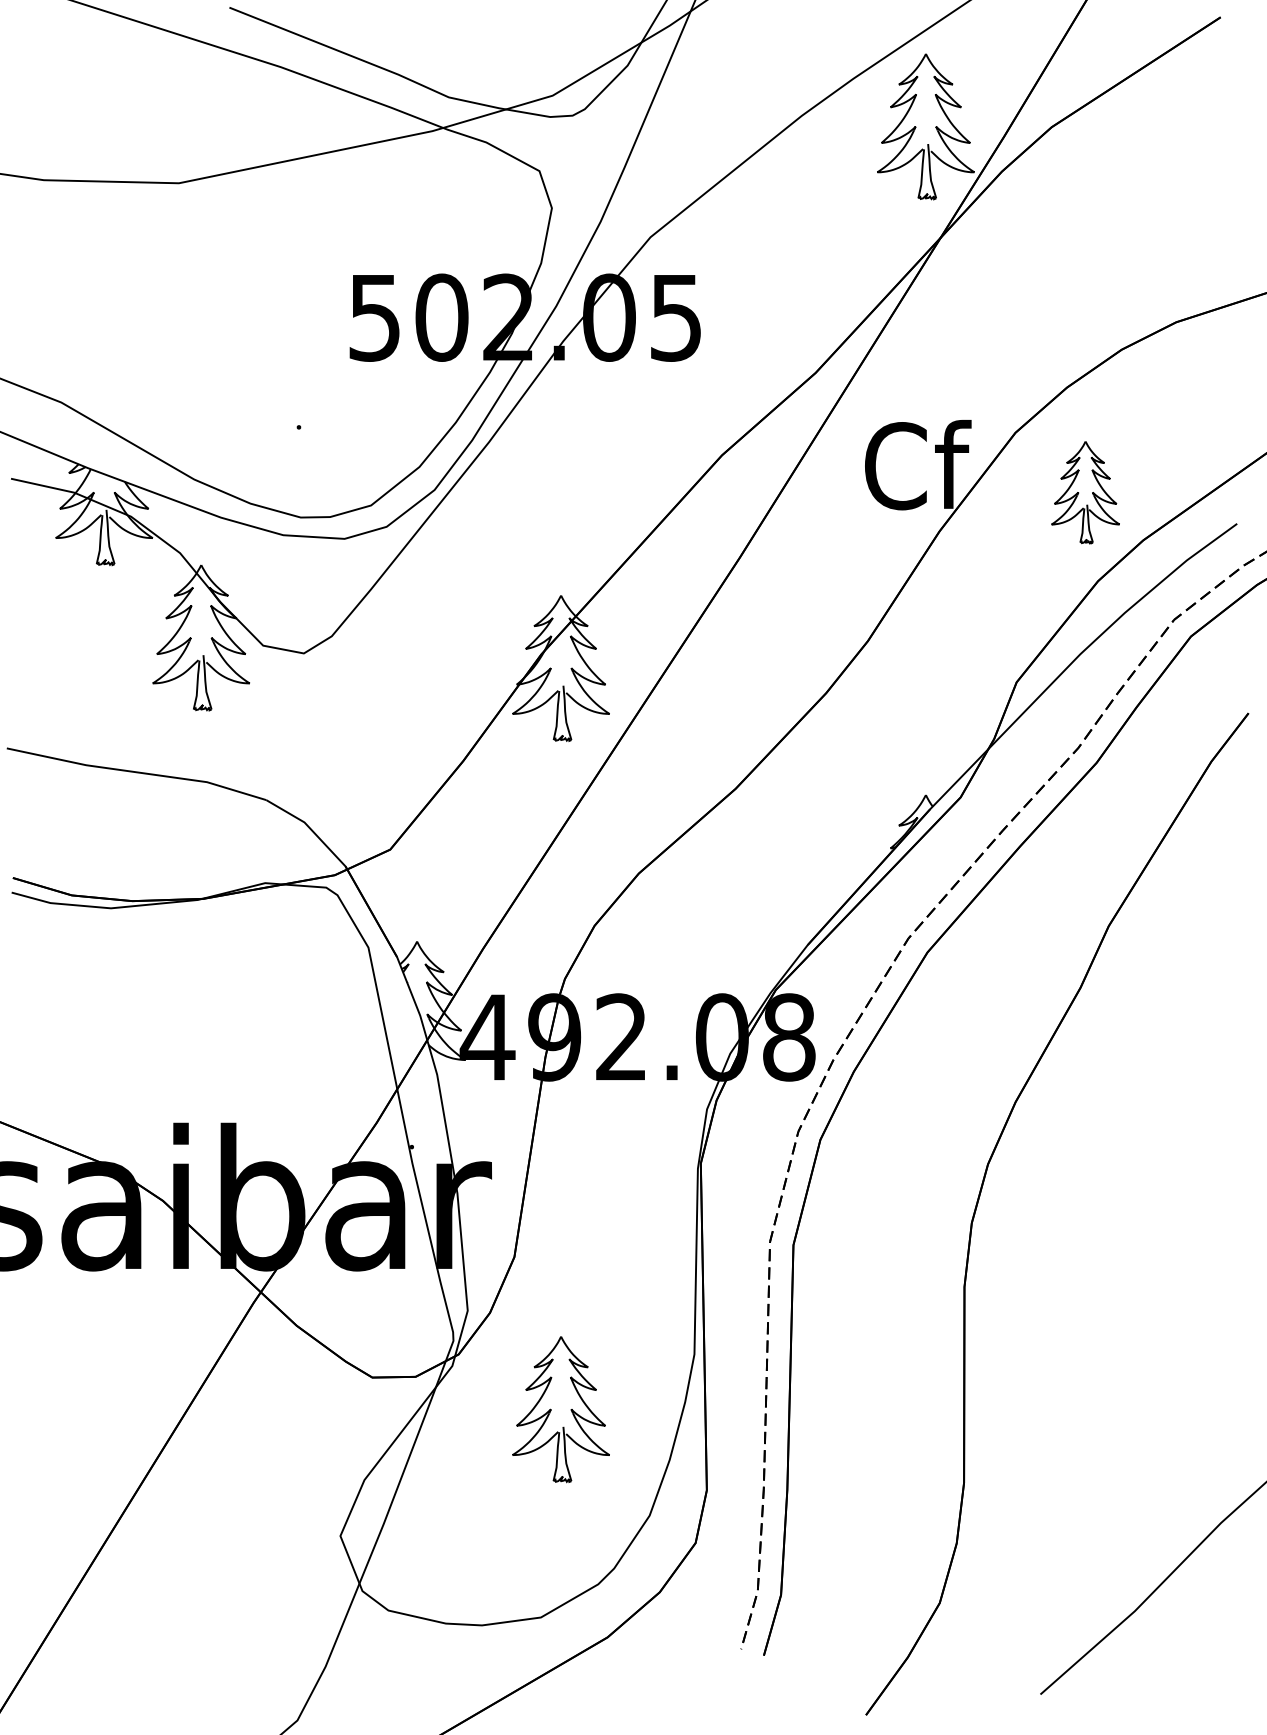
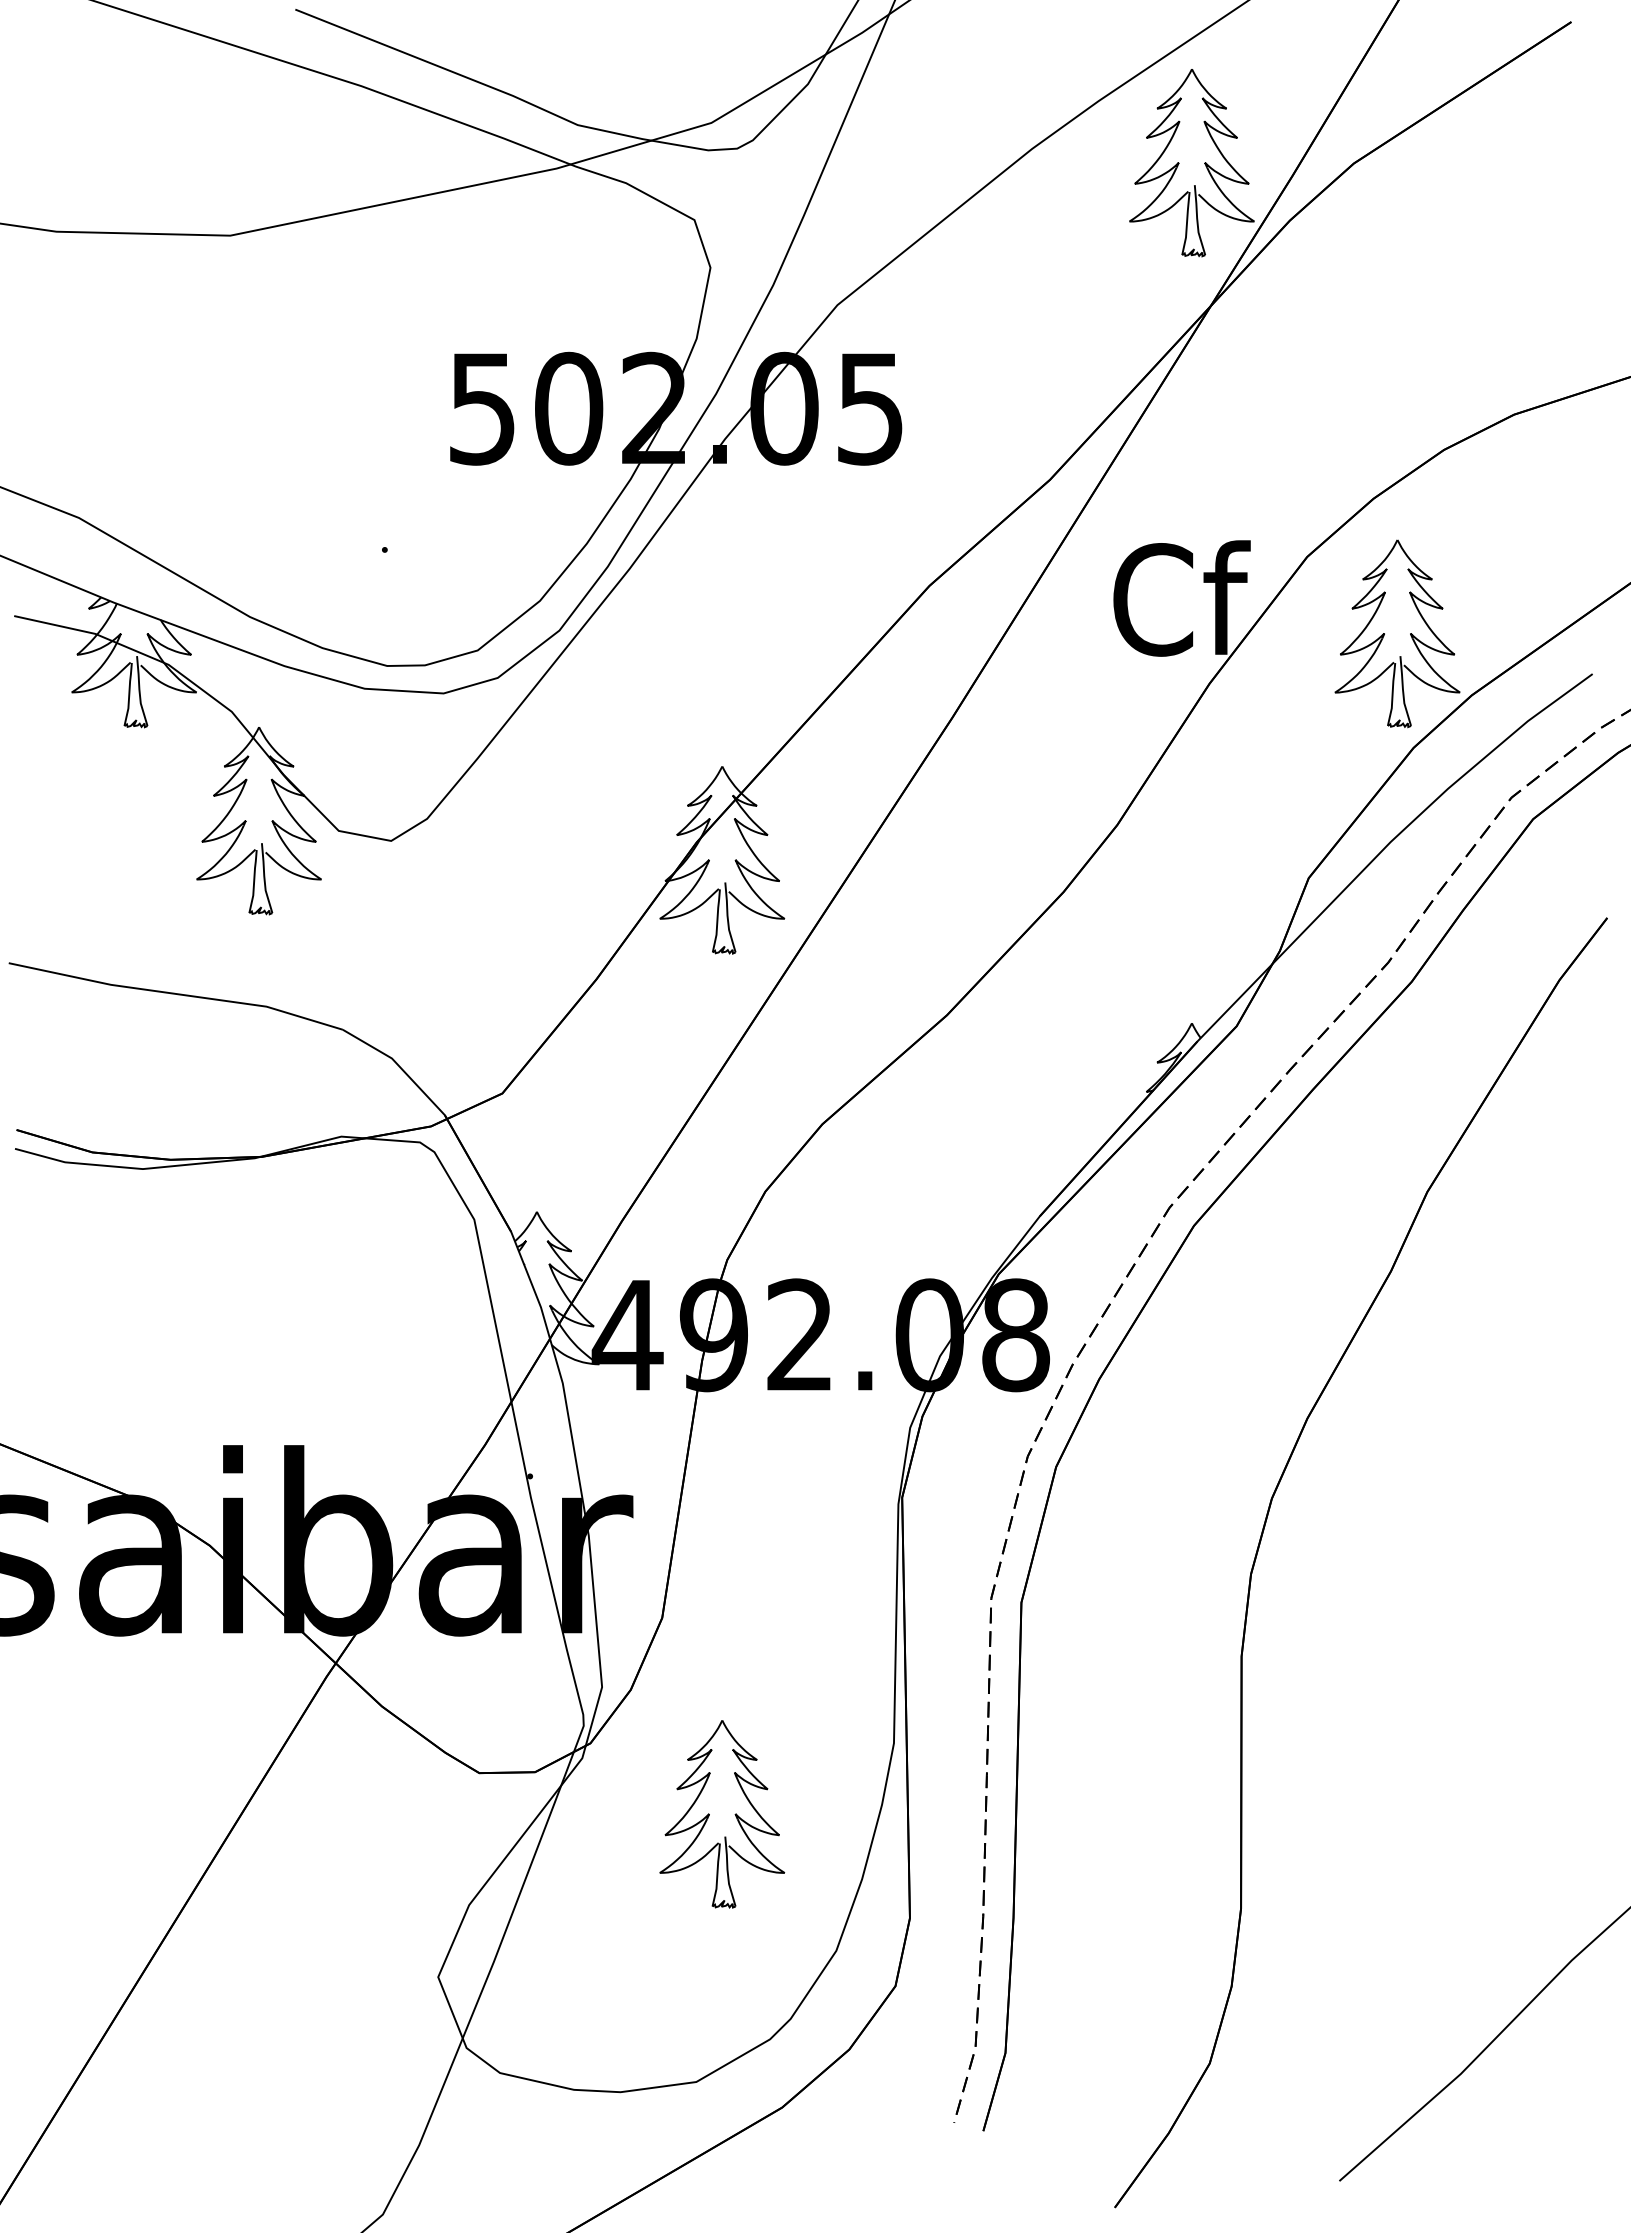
part: (1085, 492) -> (1397, 633), size x1.43

